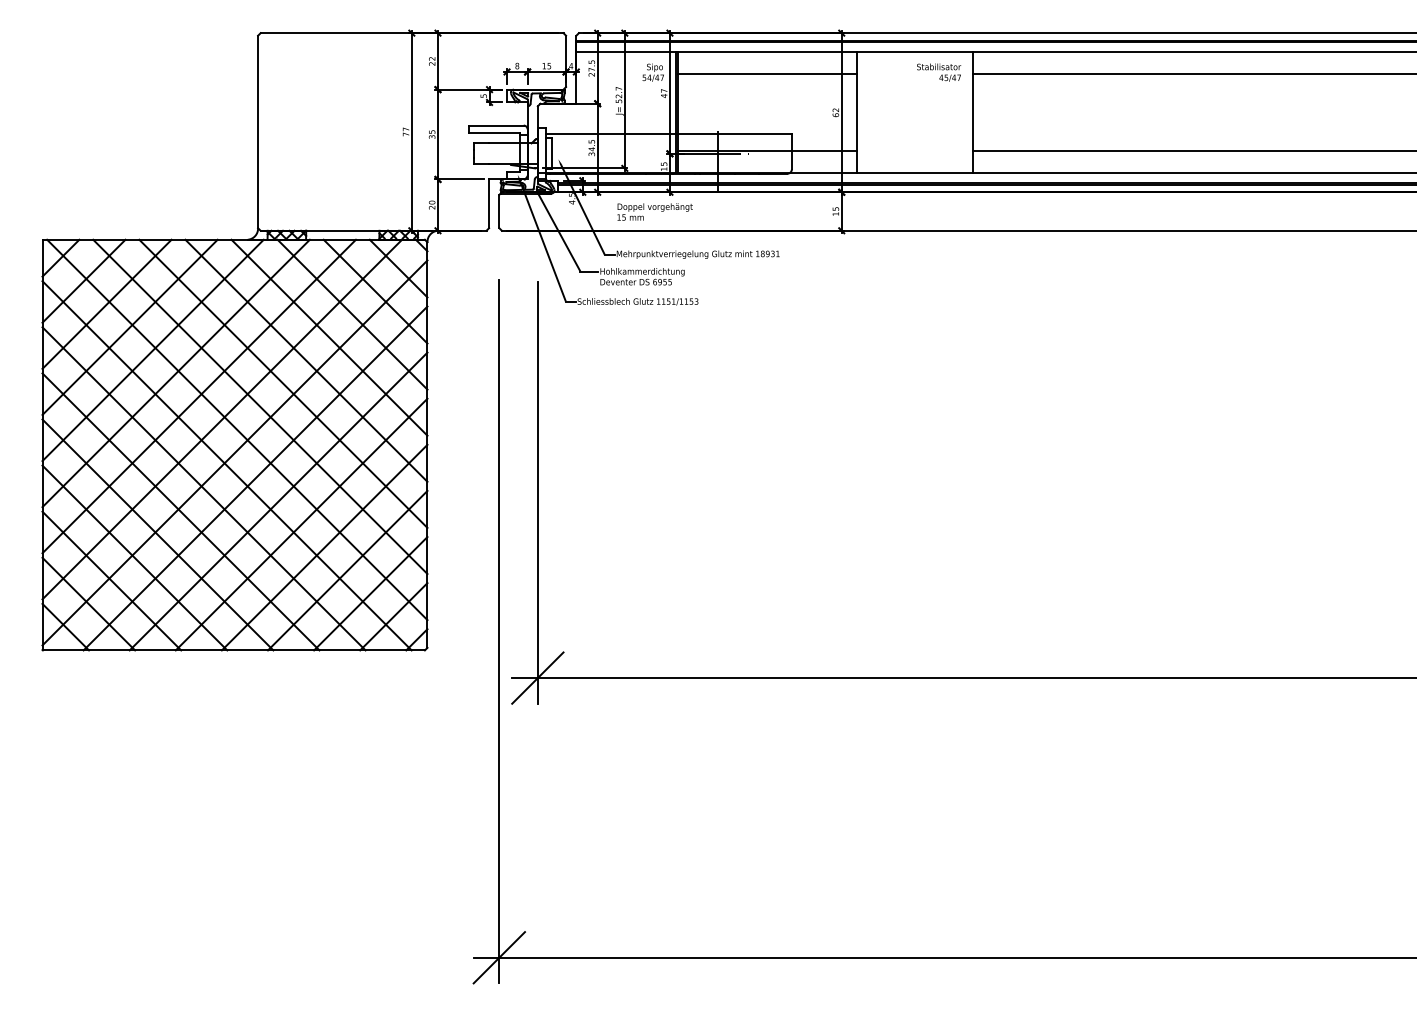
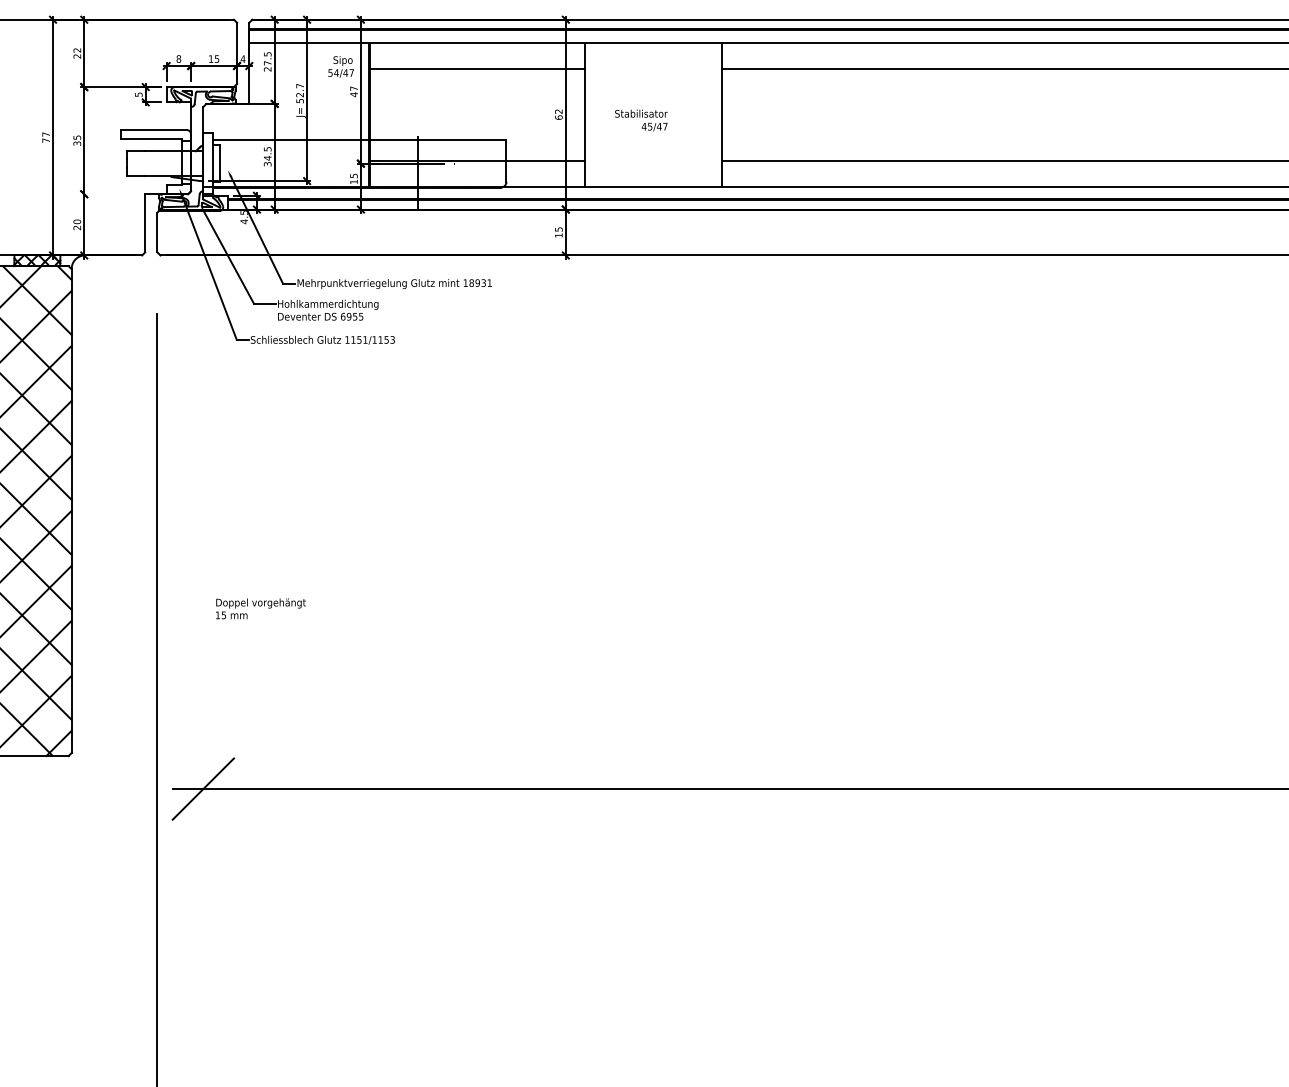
text: (939, 72) -> (641, 120), moved
line: (459, 179) -> (109, 194), removed
text: (654, 211) -> (260, 608), moved
line: (537, 492) -> (202, 567), removed

